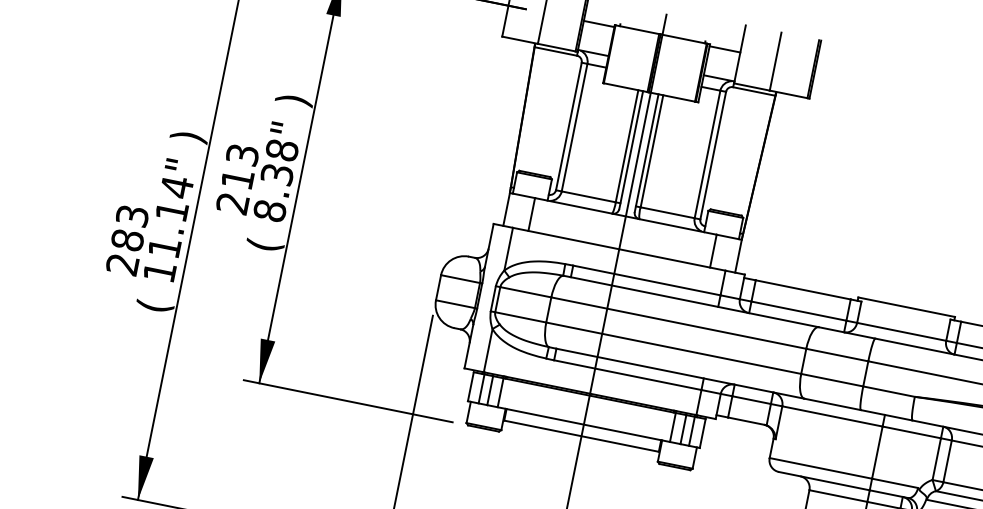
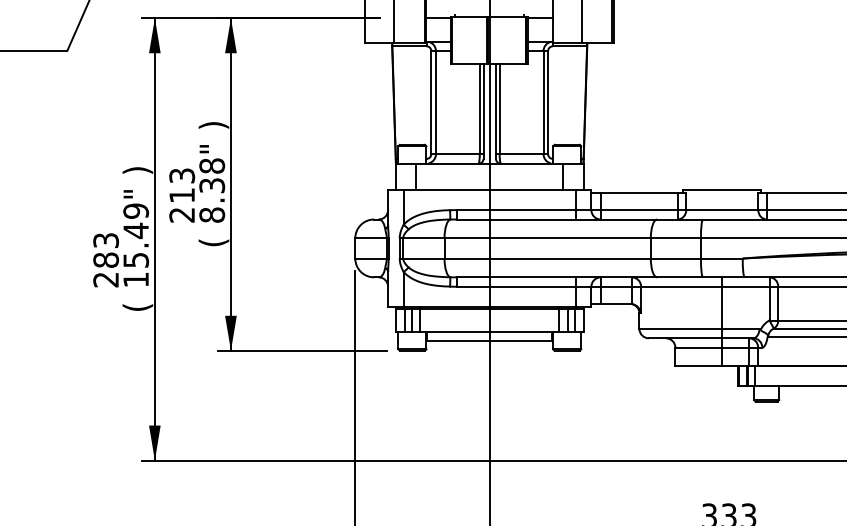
text: (171, 217) -> (136, 235), 11.14" -> 15.49"

